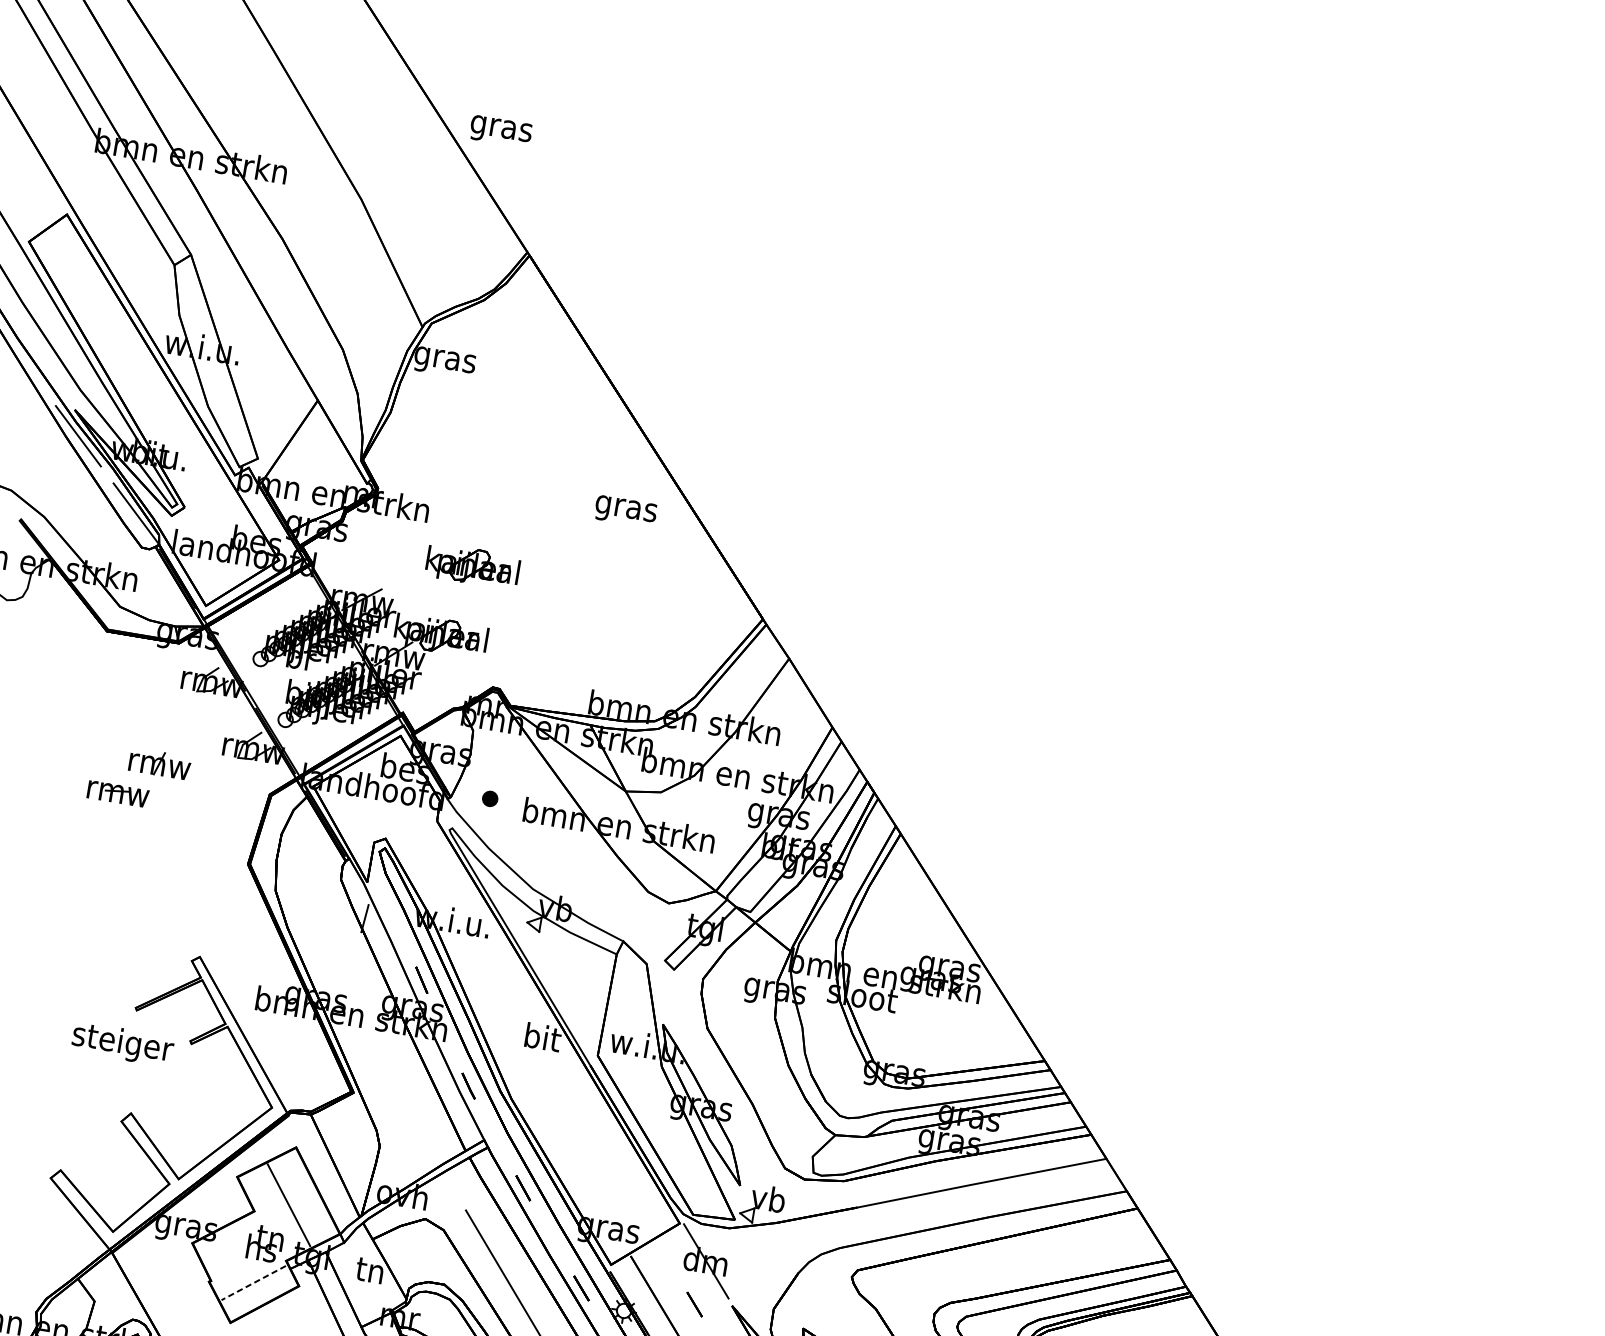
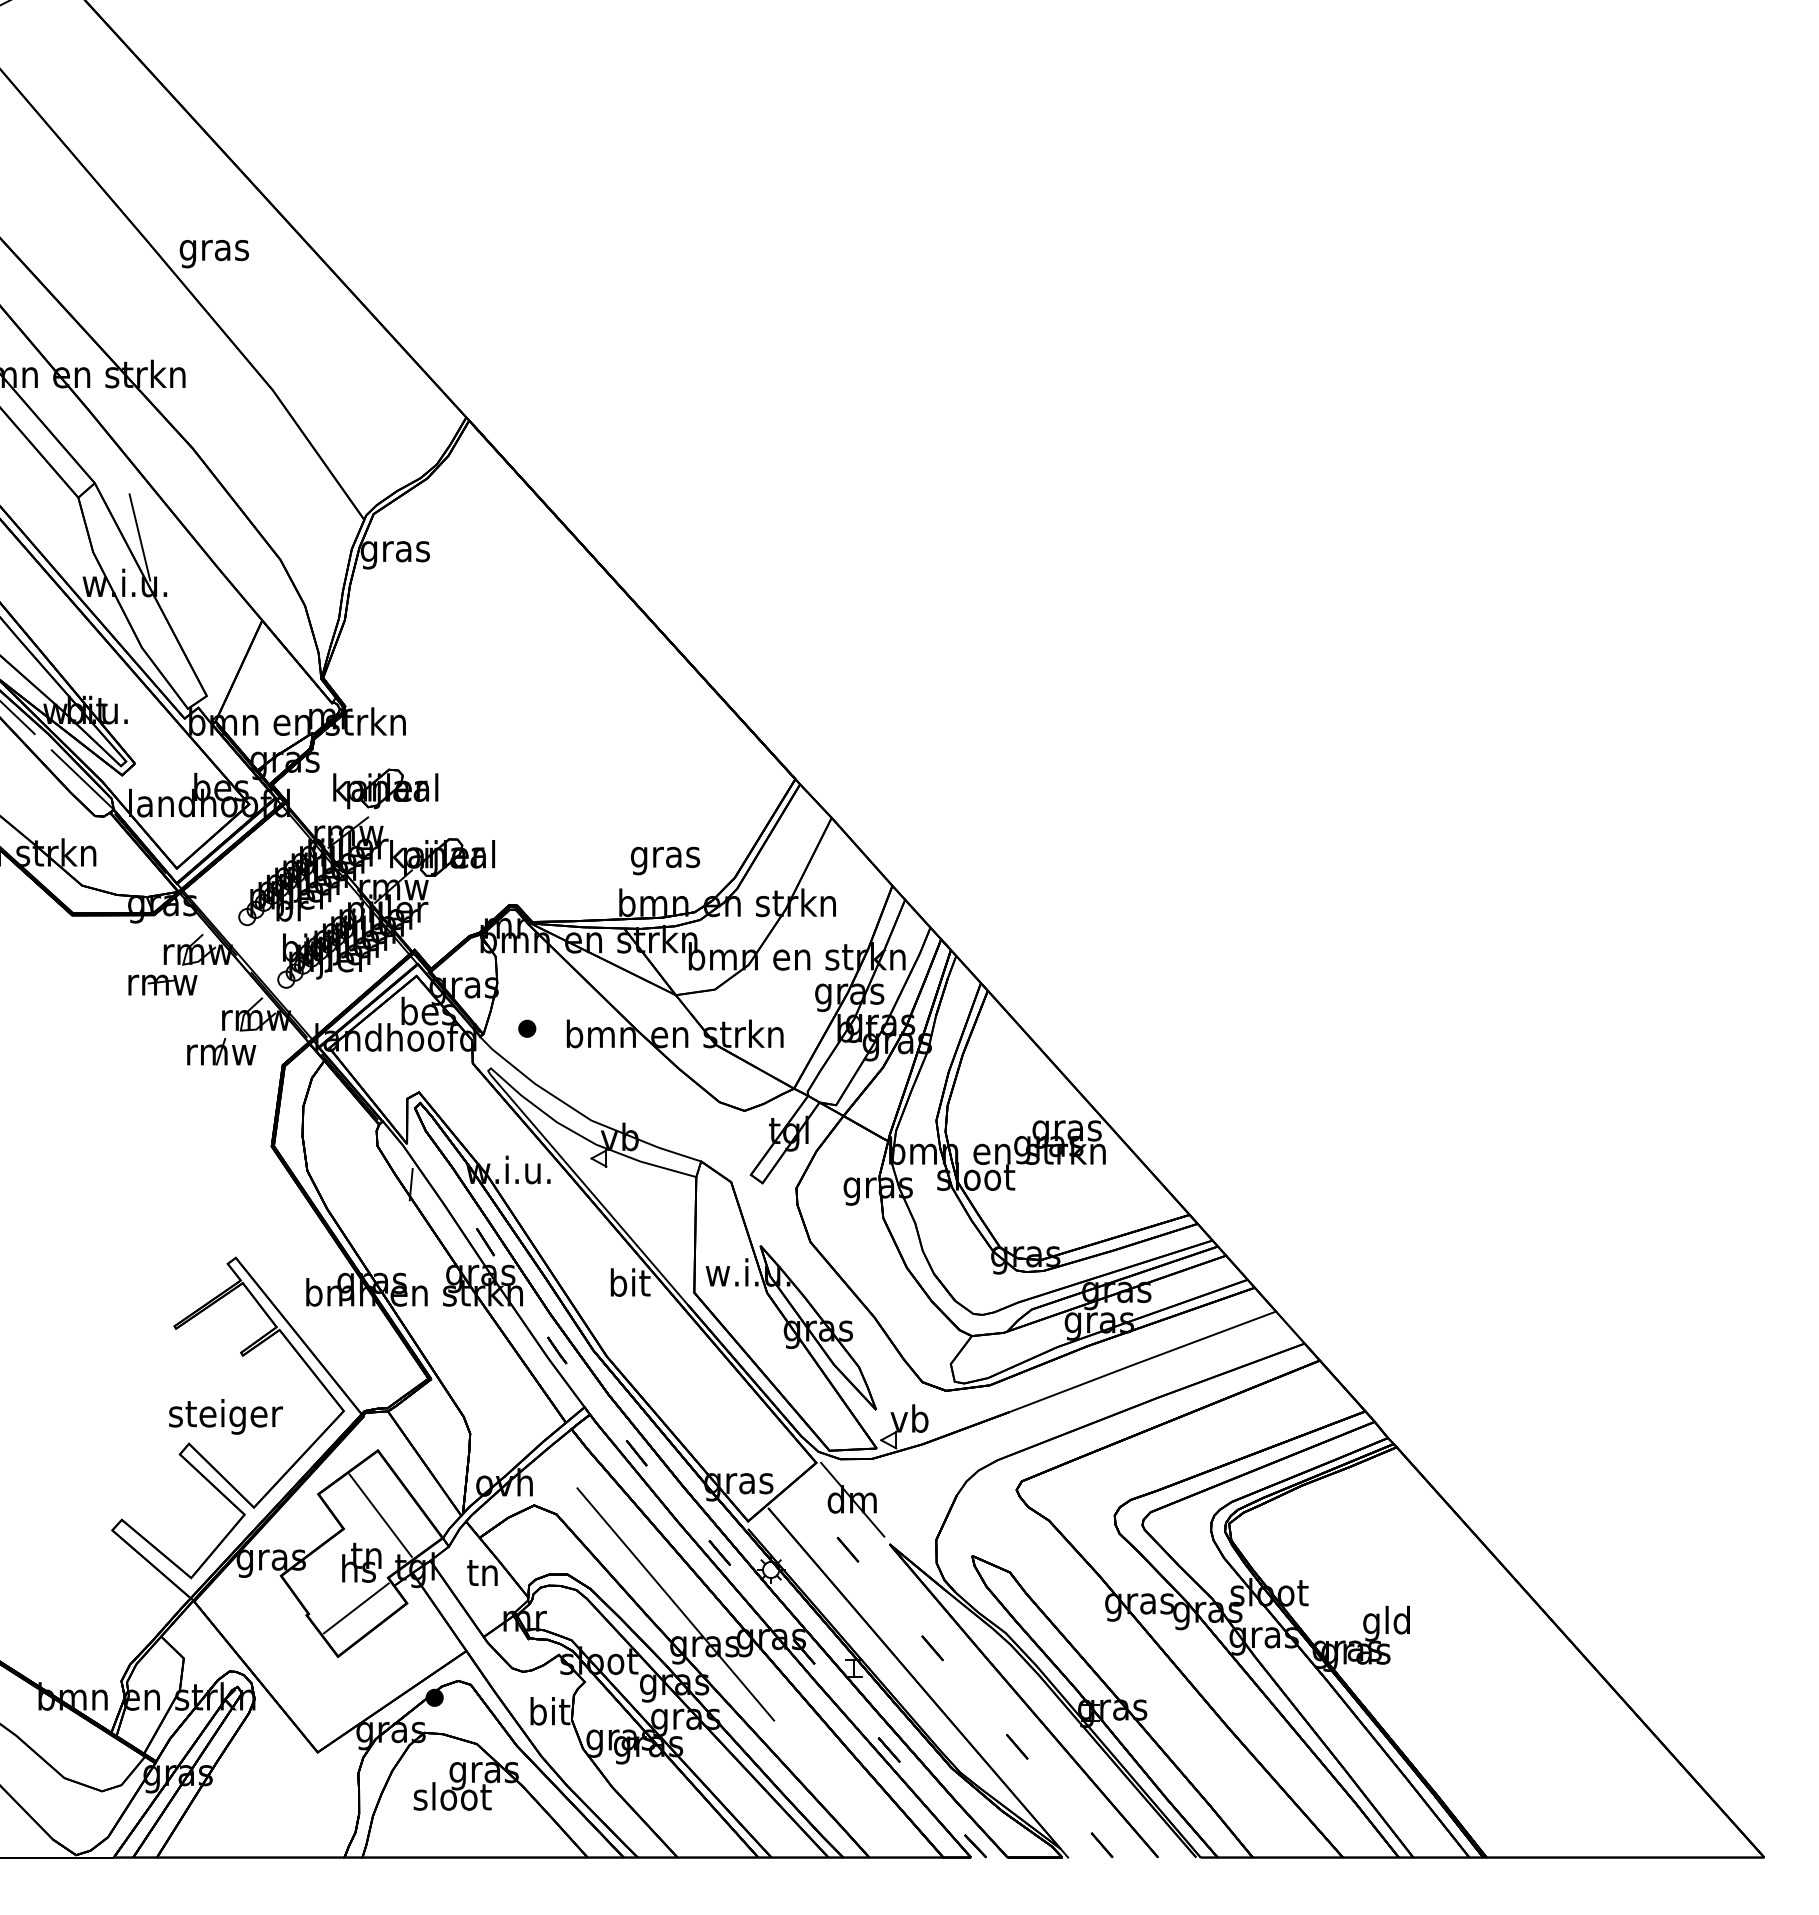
text: (500, 131) -> (213, 254), moved
line: (222, 309) -> (139, 537), added
text: (625, 511) -> (665, 860), moved
part: (472, 565) -> (385, 788), moved
part: (159, 763) -> (221, 1051), moved
part: (117, 793) -> (162, 984), moved
text: (122, 1043) -> (225, 1416), moved
line: (253, 1283) -> (356, 1608), dashed -> solid

